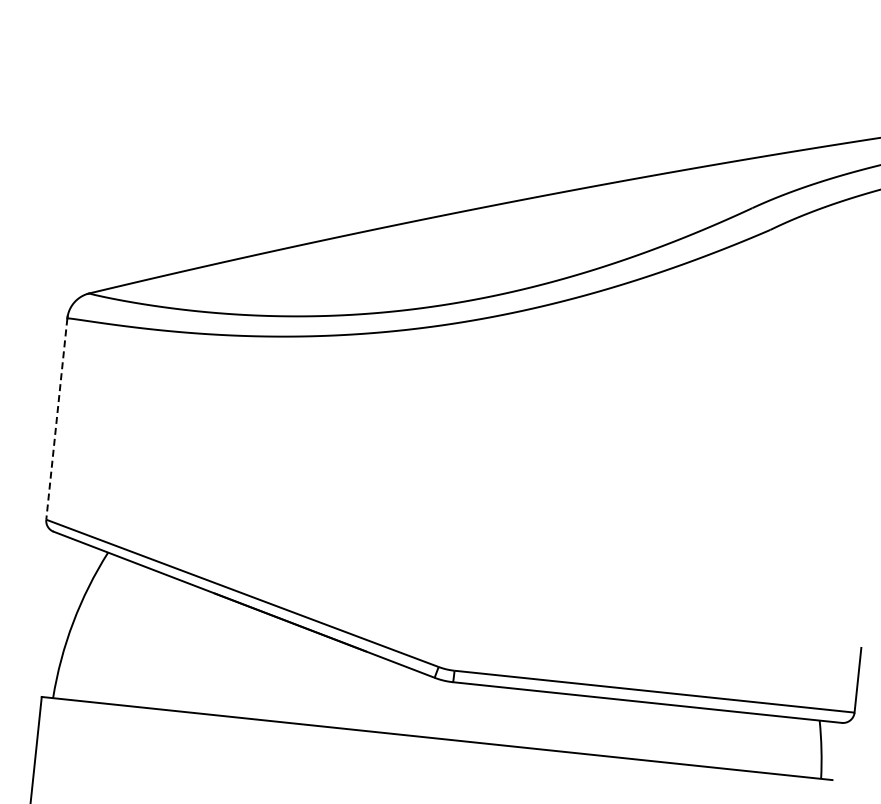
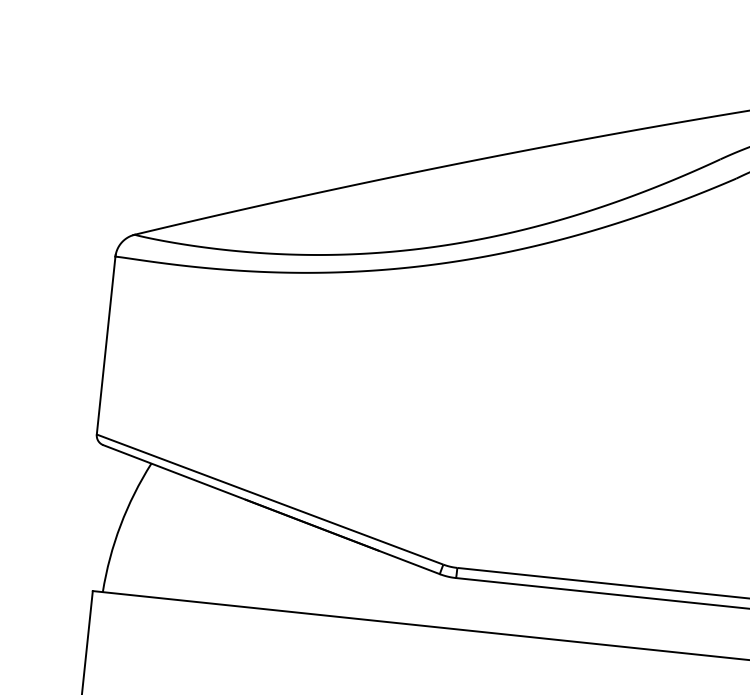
line: (56, 419) -> (105, 346), dashed -> solid

